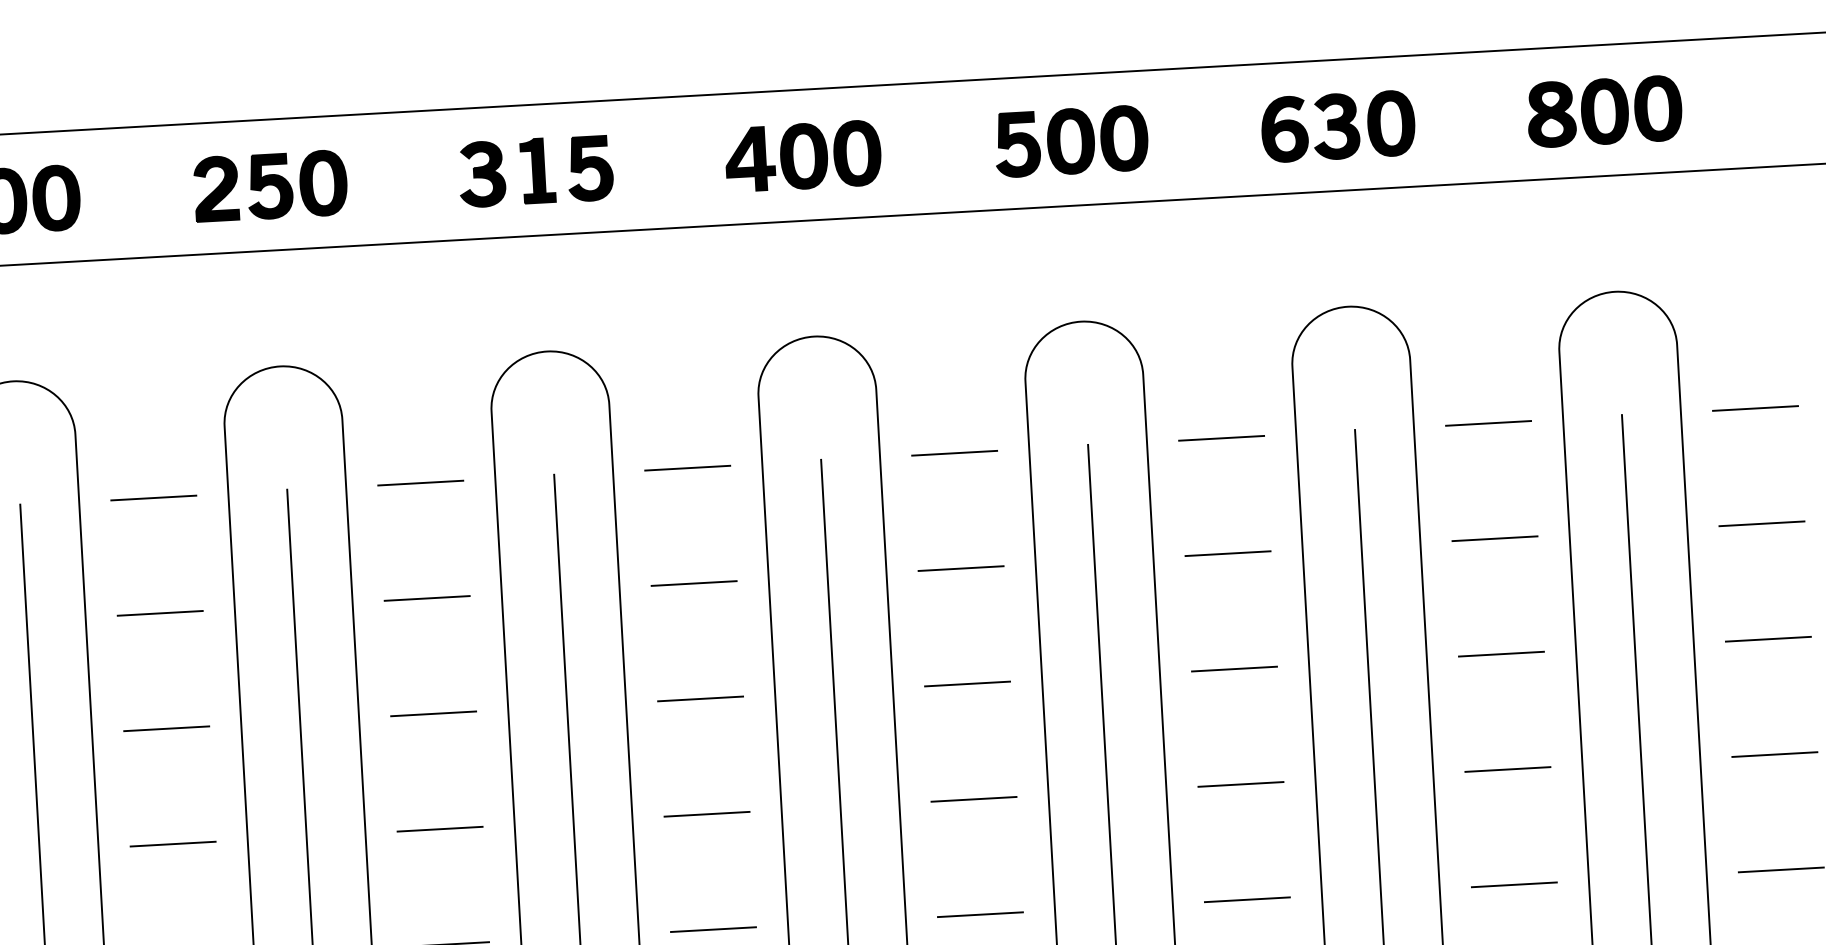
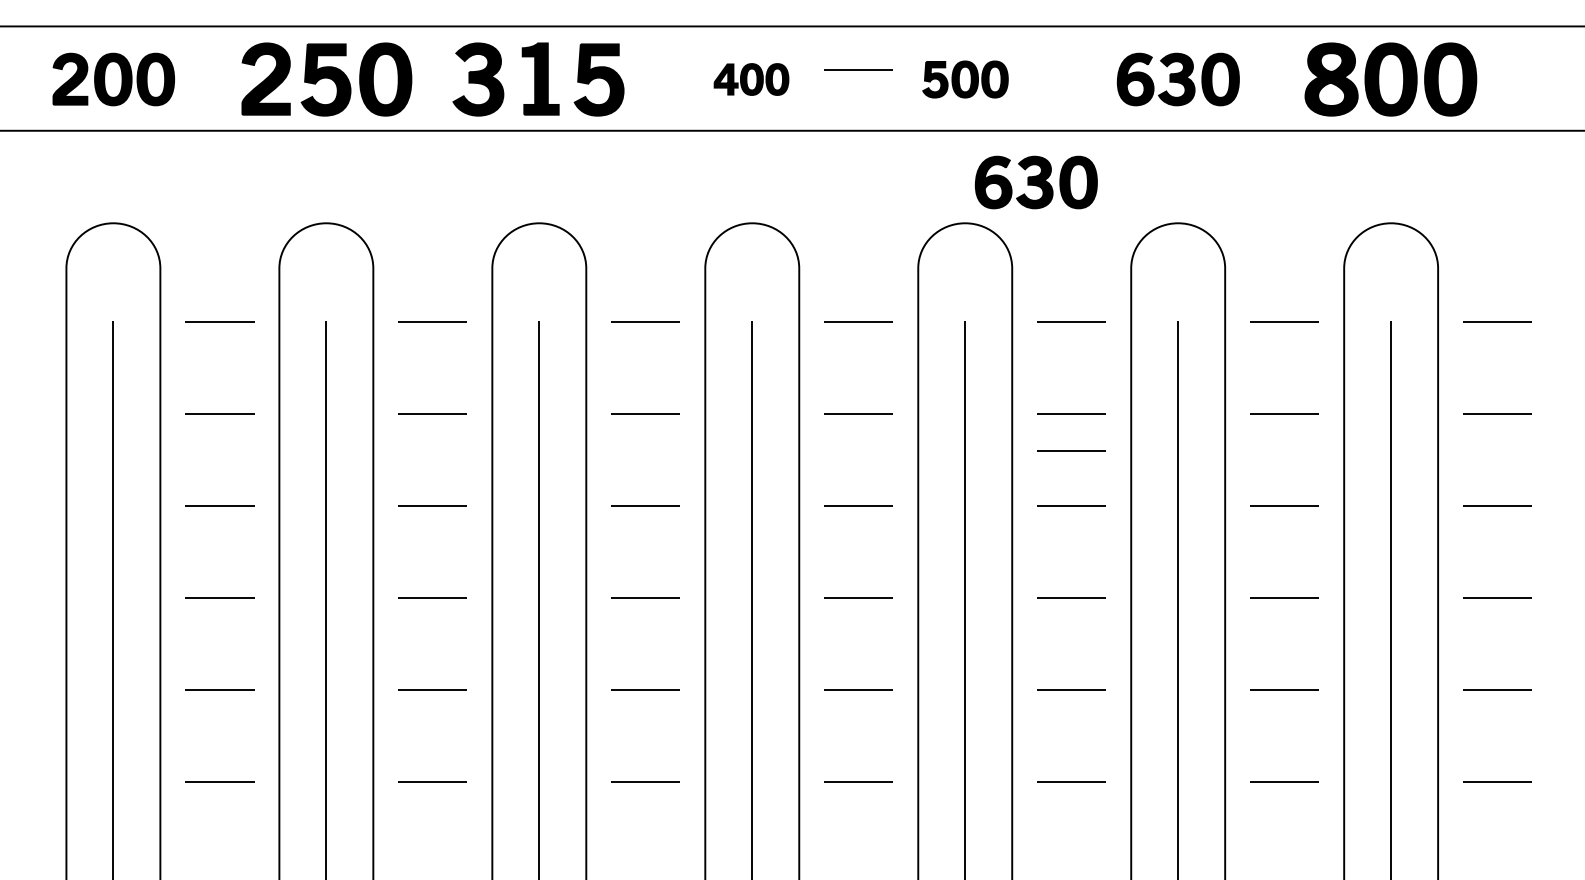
part: (1604, 111) -> (1390, 79), size x1.4
line: (936, 136) -> (858, 69), added
part: (1071, 141) -> (965, 79), size x0.7
part: (803, 156) -> (751, 79), size x0.6
part: (534, 171) -> (537, 79), size x1.4
part: (270, 186) -> (326, 79), size x1.4
part: (1166, 265) -> (1035, 182), added
line: (1230, 599) -> (1071, 450), added

